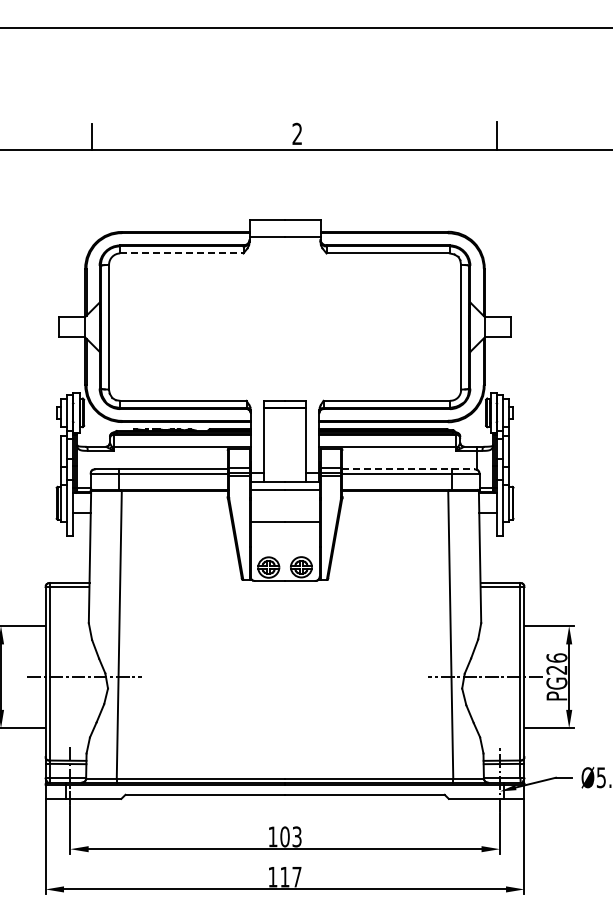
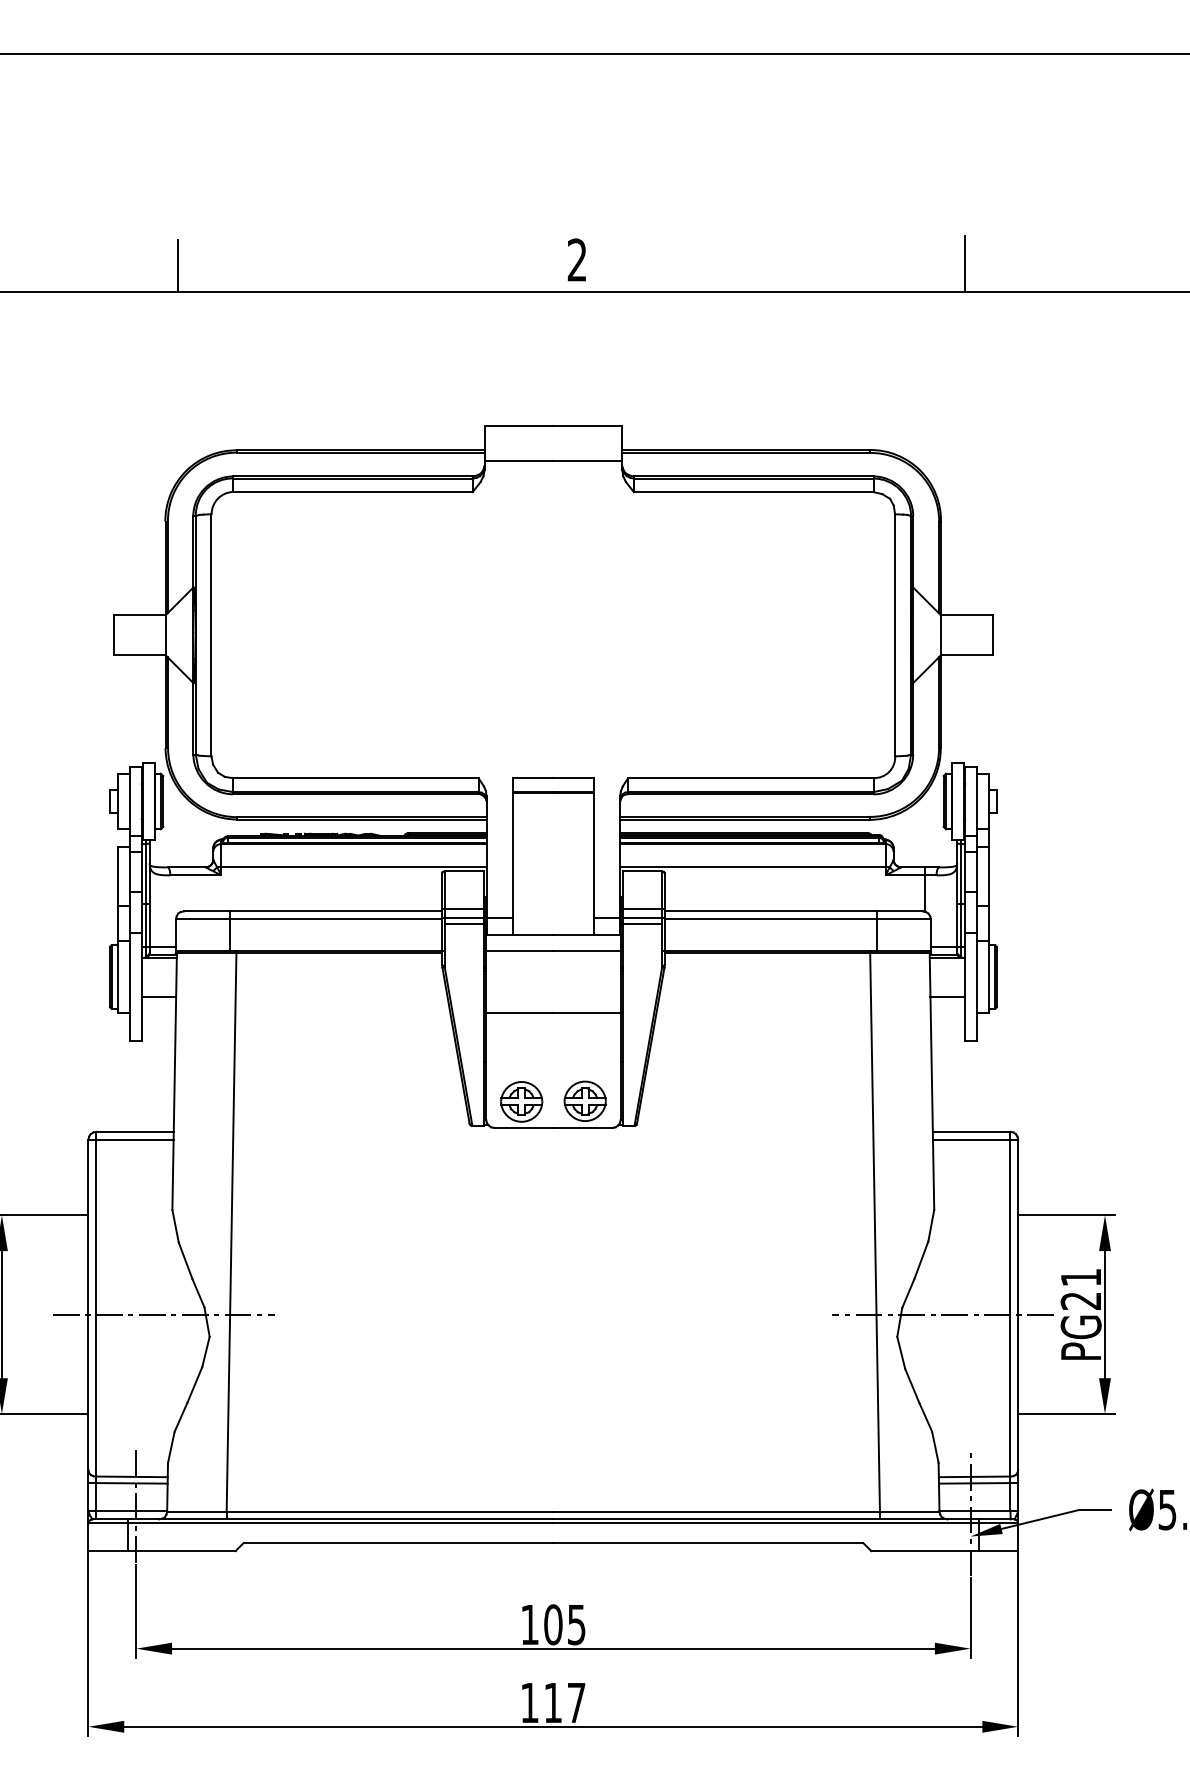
line: (181, 253) -> (352, 492), dashed -> solid
line: (409, 469) -> (794, 911), dashed -> solid
text: (556, 657) -> (1080, 1276), PG26 -> PG21
text: (297, 836) -> (577, 1624), 103 -> 105

